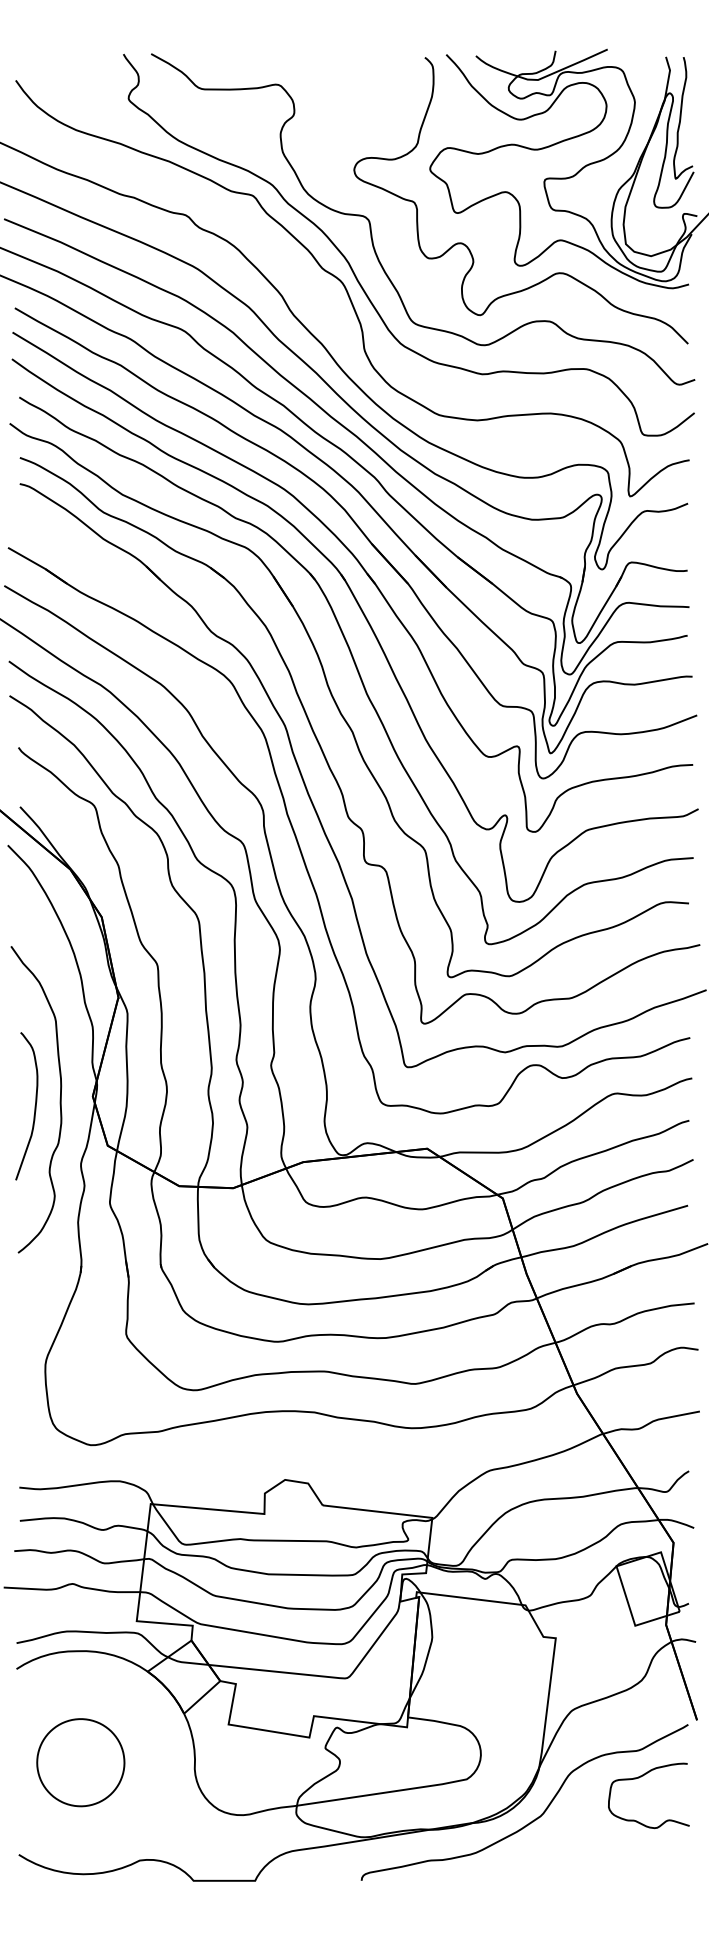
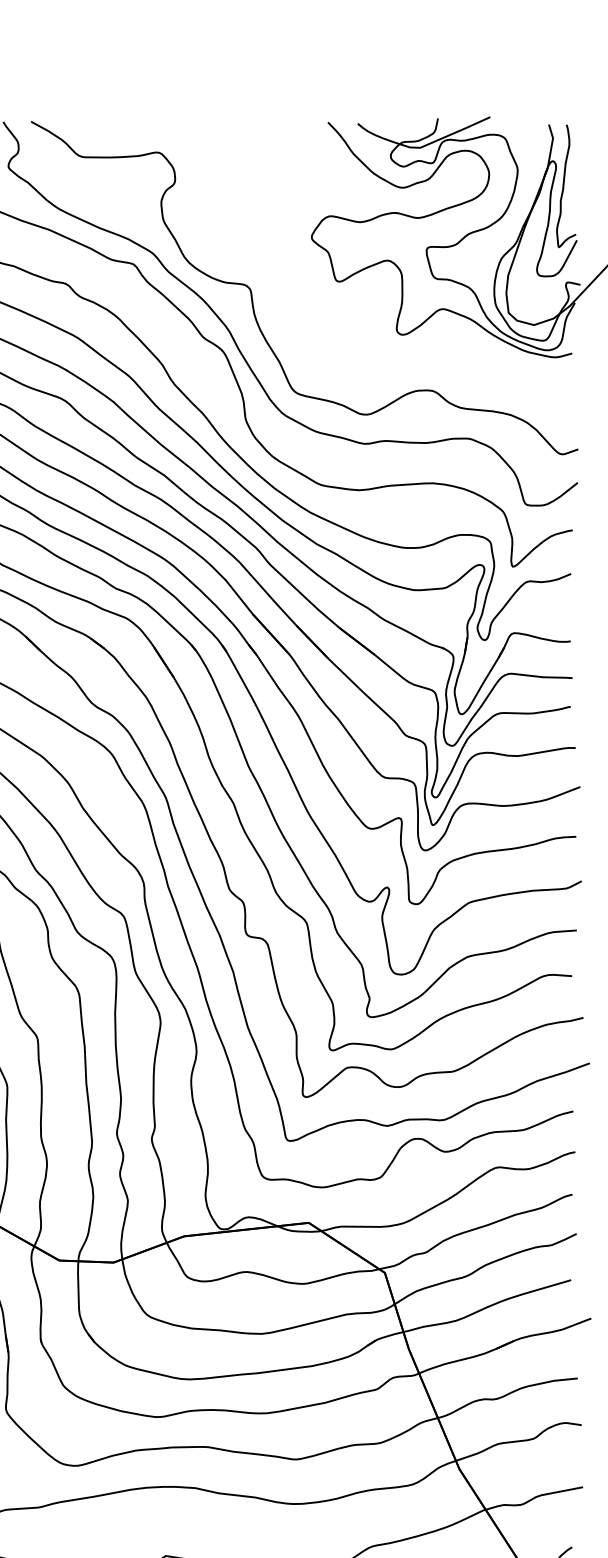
curve: (470, 249) -> (352, 318), removed

